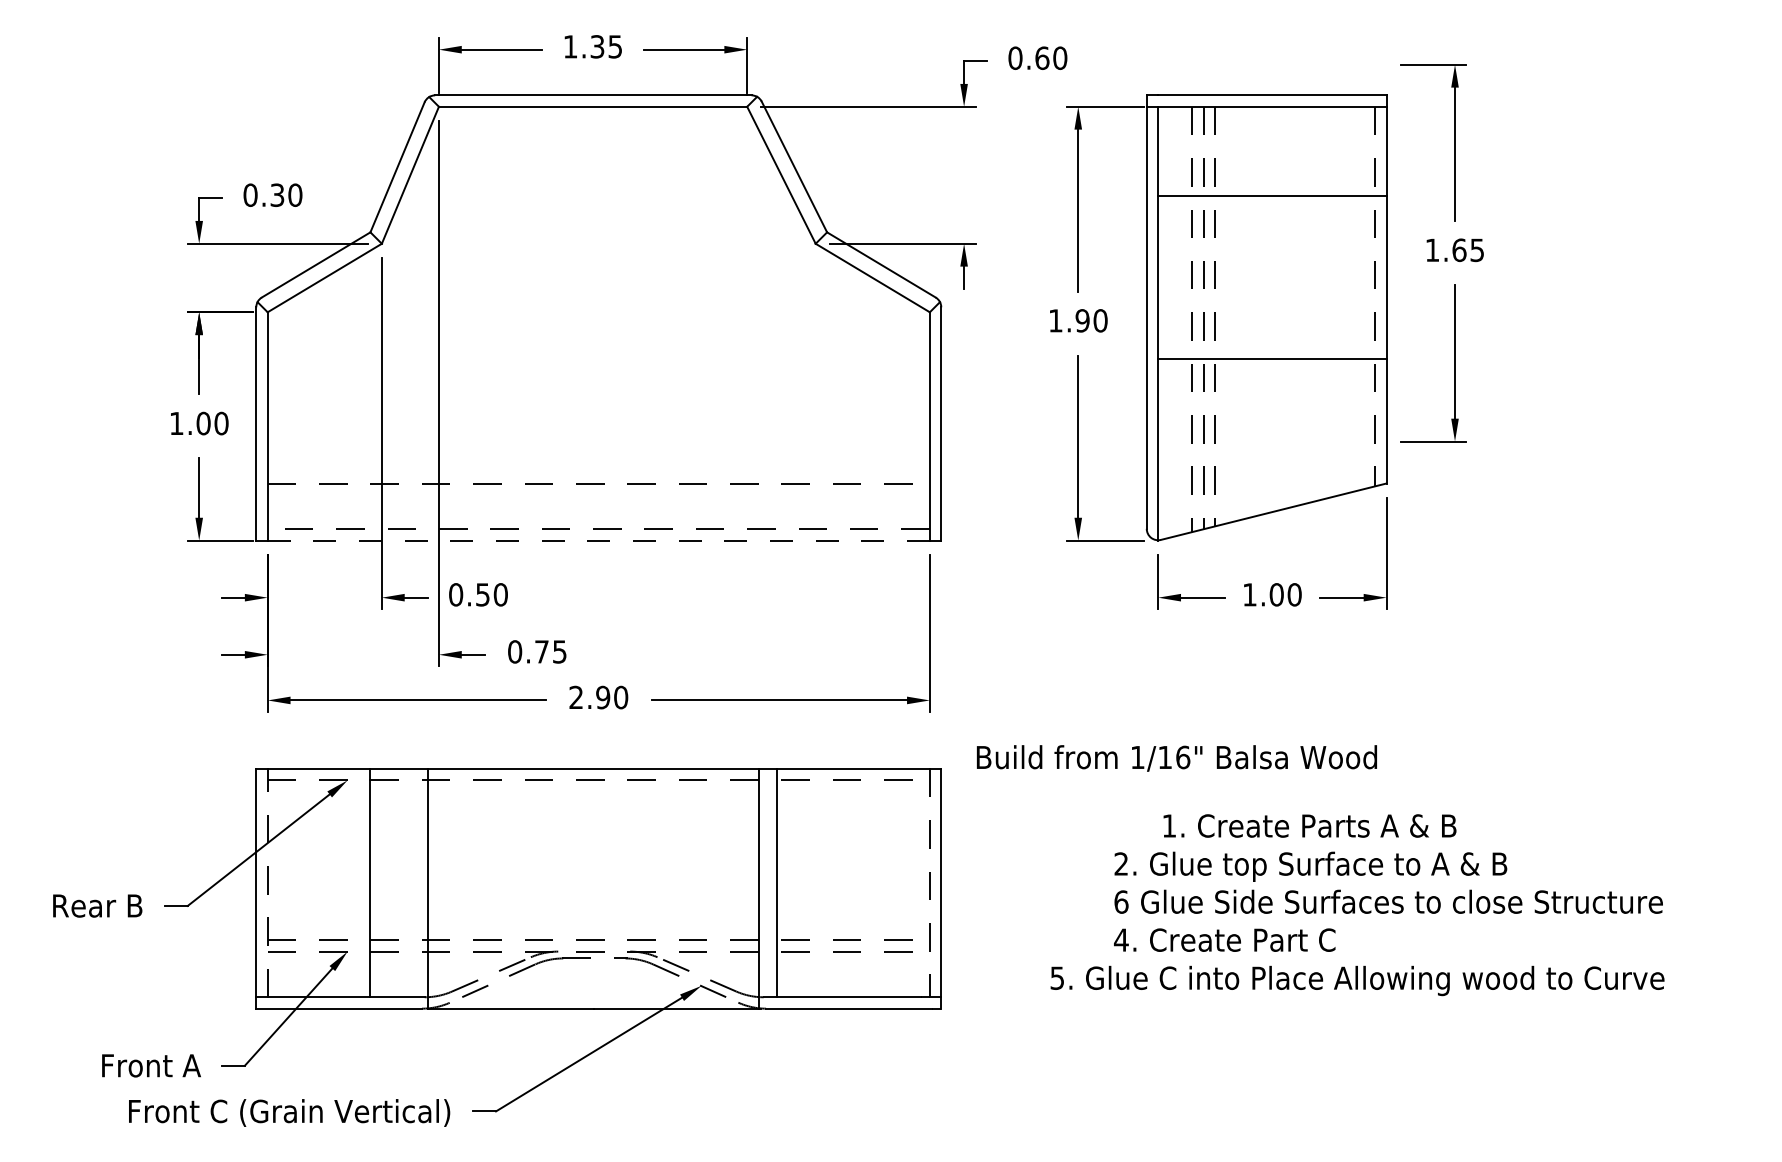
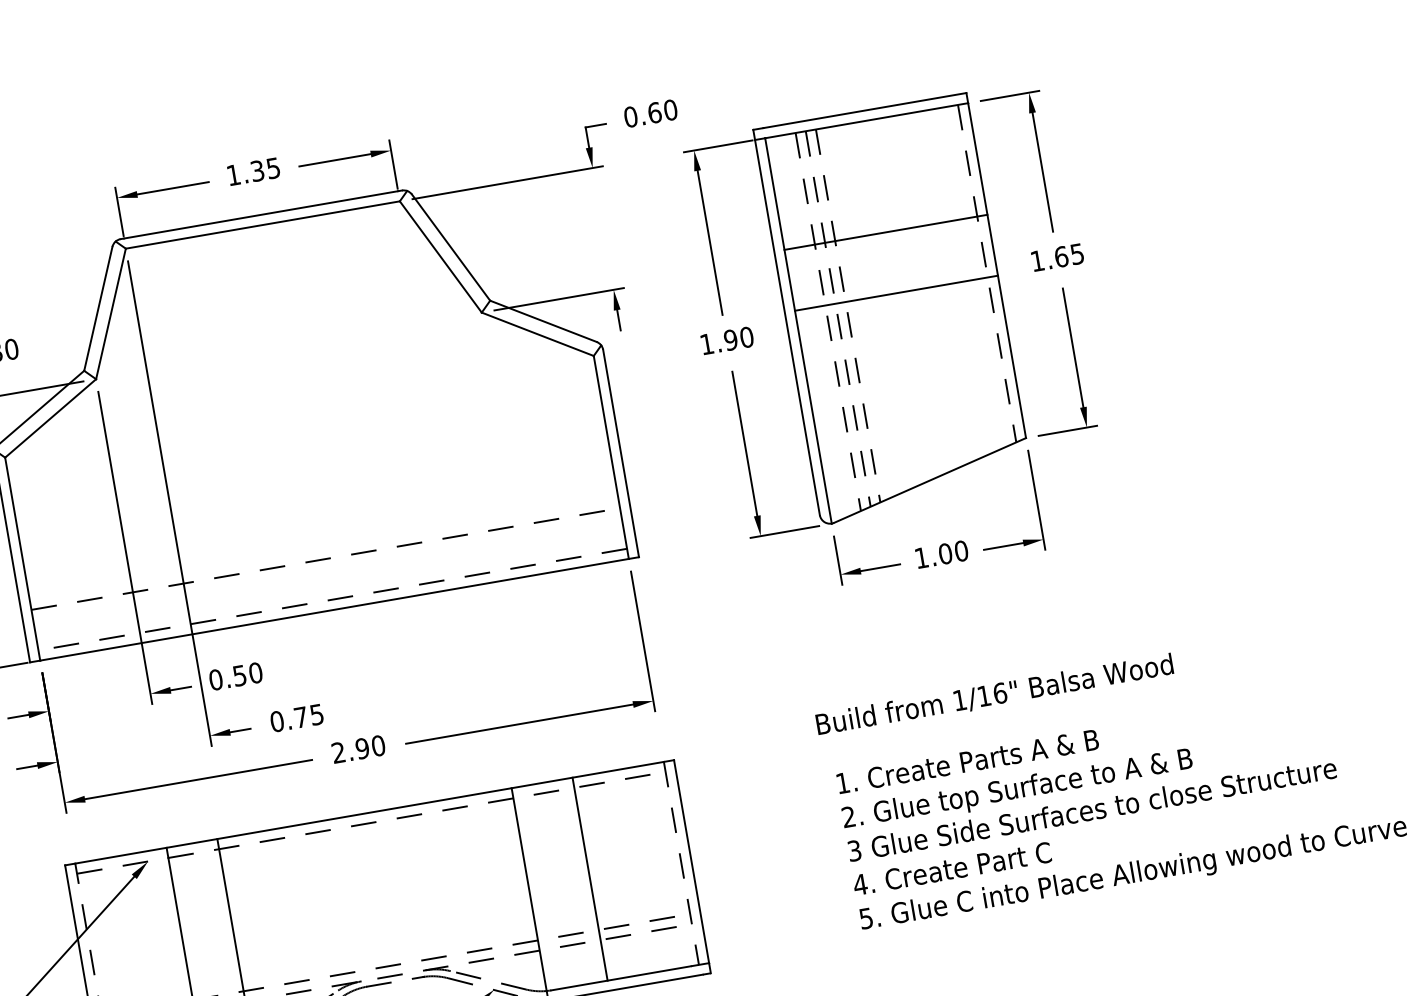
line: (1272, 196) -> (886, 232), moved
part: (1441, 253) -> (1046, 262), moved
line: (1272, 358) -> (896, 292), moved
line: (599, 540) -> (335, 609), dashed -> solid
text: (1176, 758) -> (994, 695), moved
text: (1309, 825) -> (967, 761), moved
line: (777, 882) -> (590, 878), moved
text: (1121, 901) -> (854, 850), 6 -> 3
text: (1357, 980) -> (1133, 874), moved

